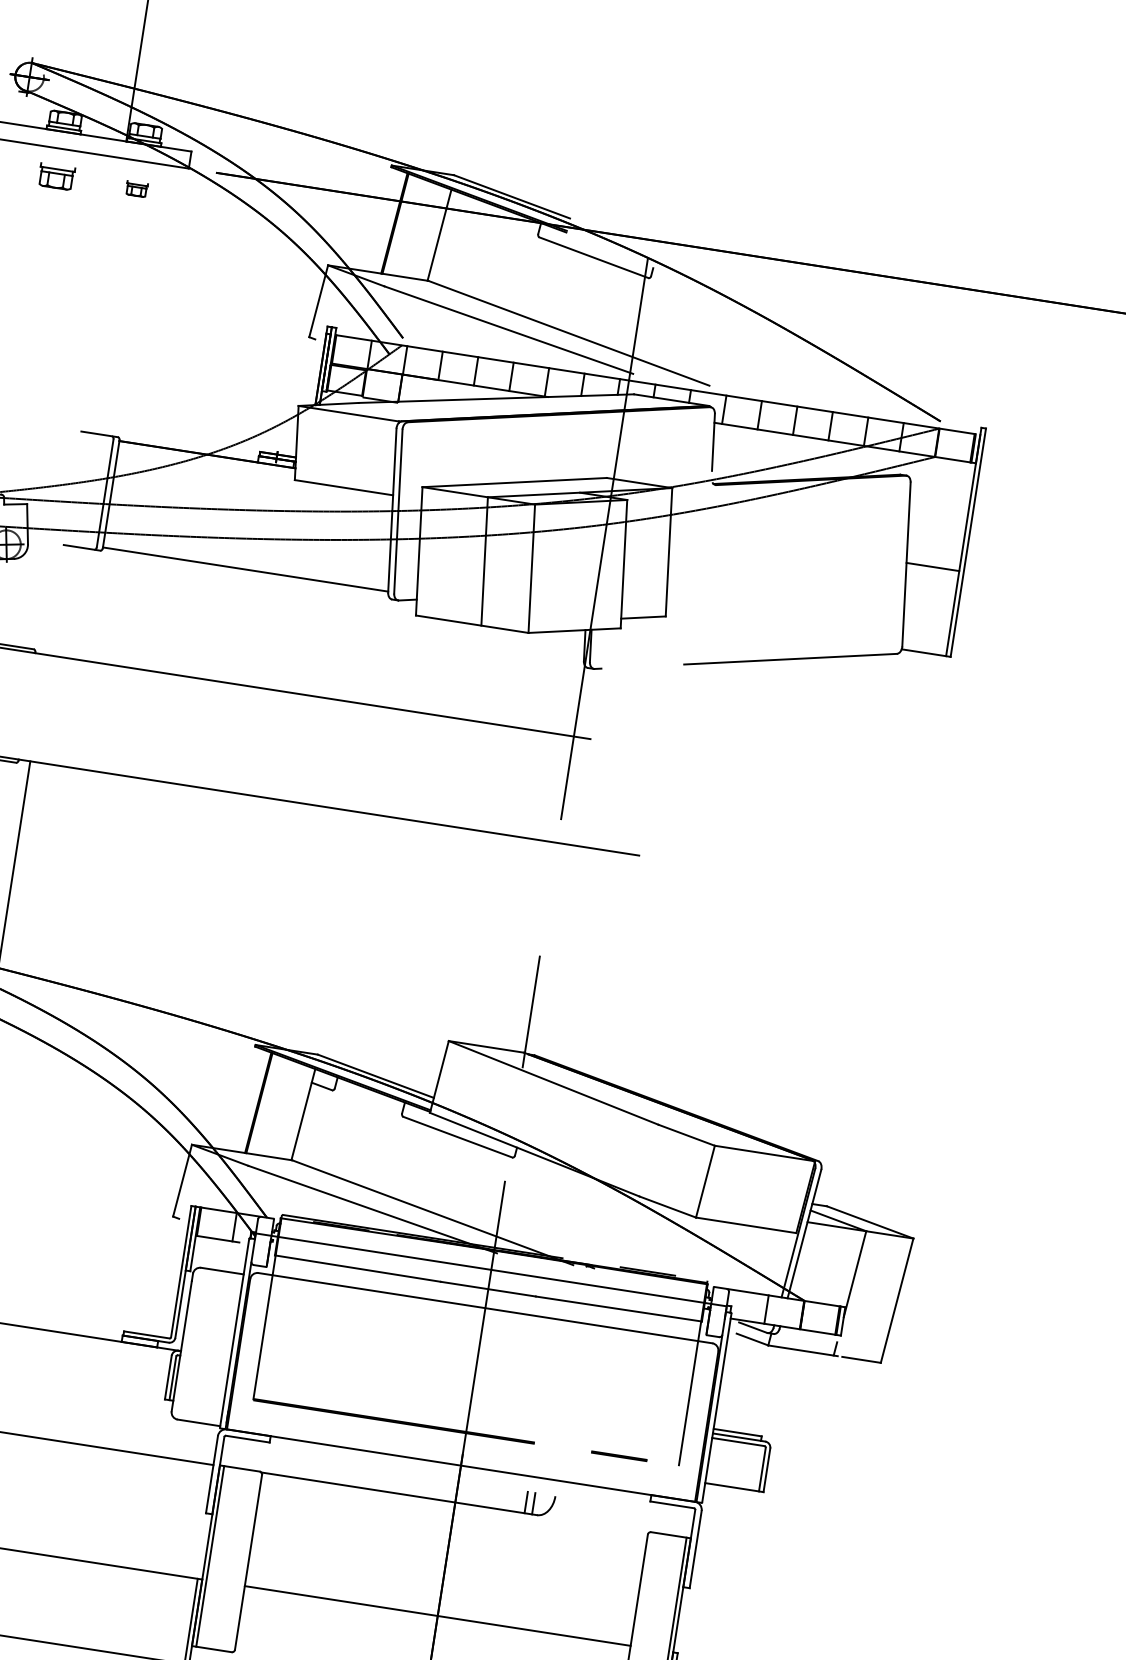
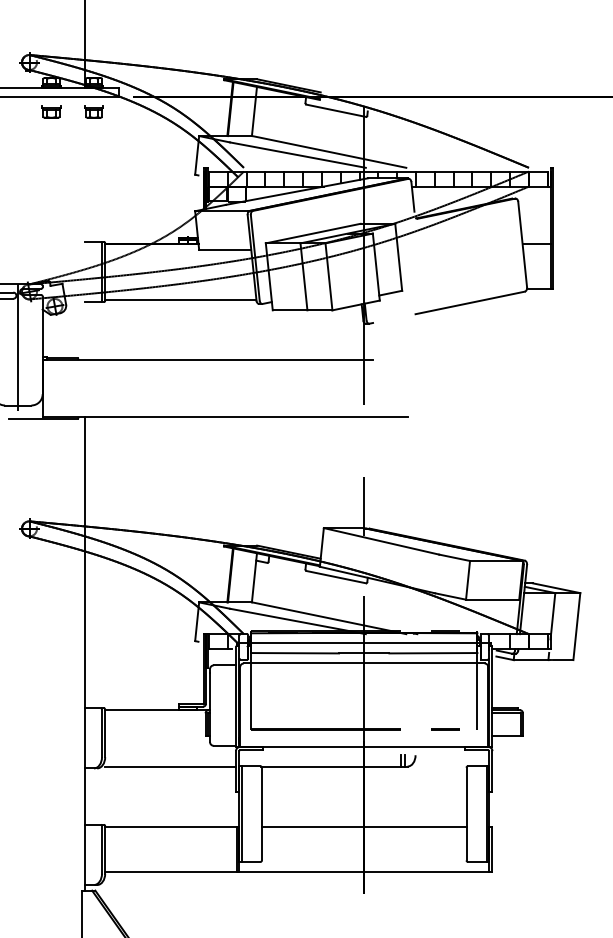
part: (135, 188) -> (93, 111), size x1.67

